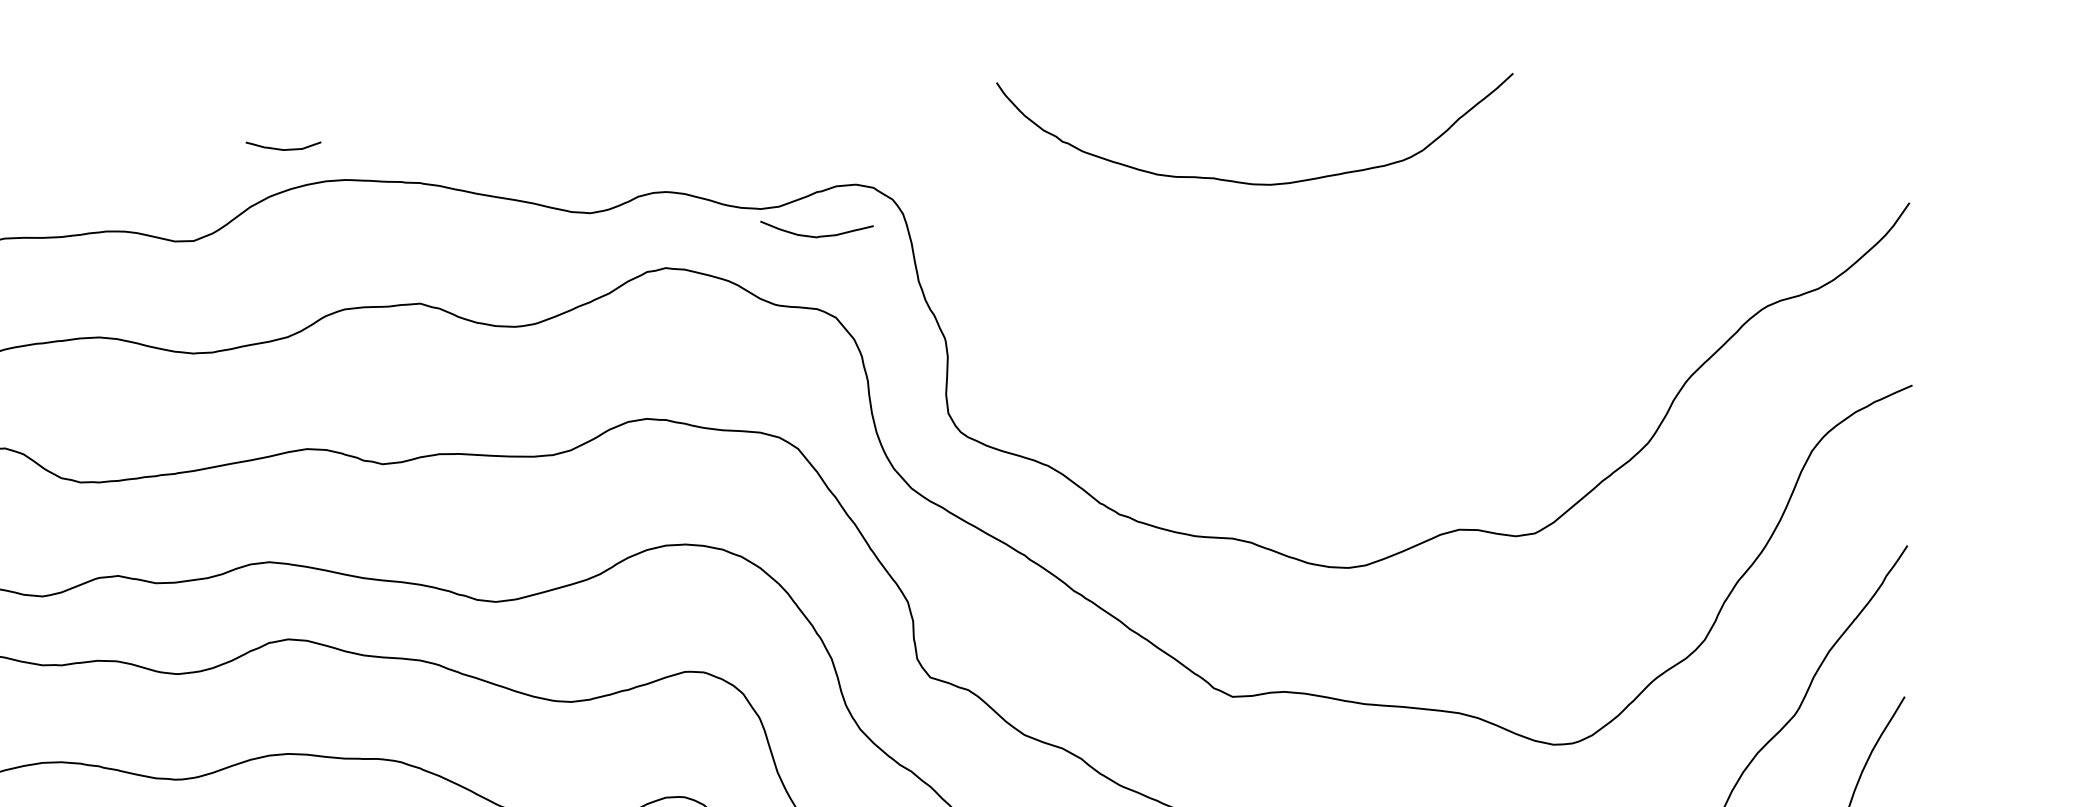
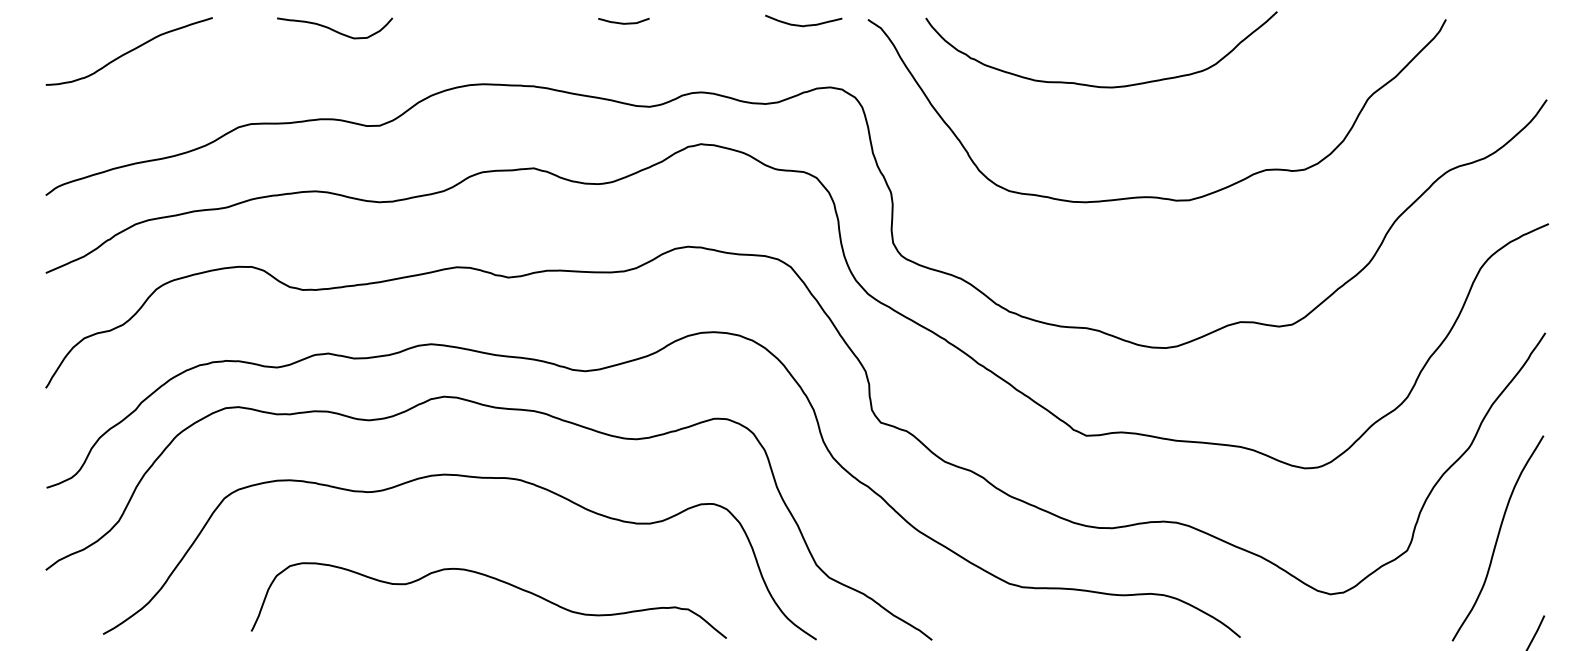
curve: (127, 99) -> (334, 29), added
curve: (282, 148) -> (623, 22), moved
curve: (819, 234) -> (805, 24), moved
curve: (1335, 345) -> (1156, 196), added

